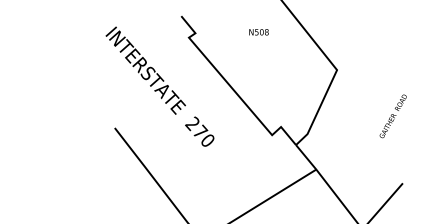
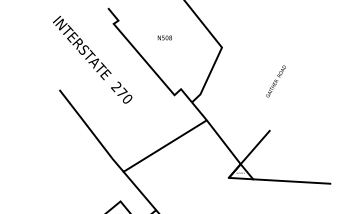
text: (258, 31) -> (164, 37), moved
text: (392, 116) -> (275, 81), moved

